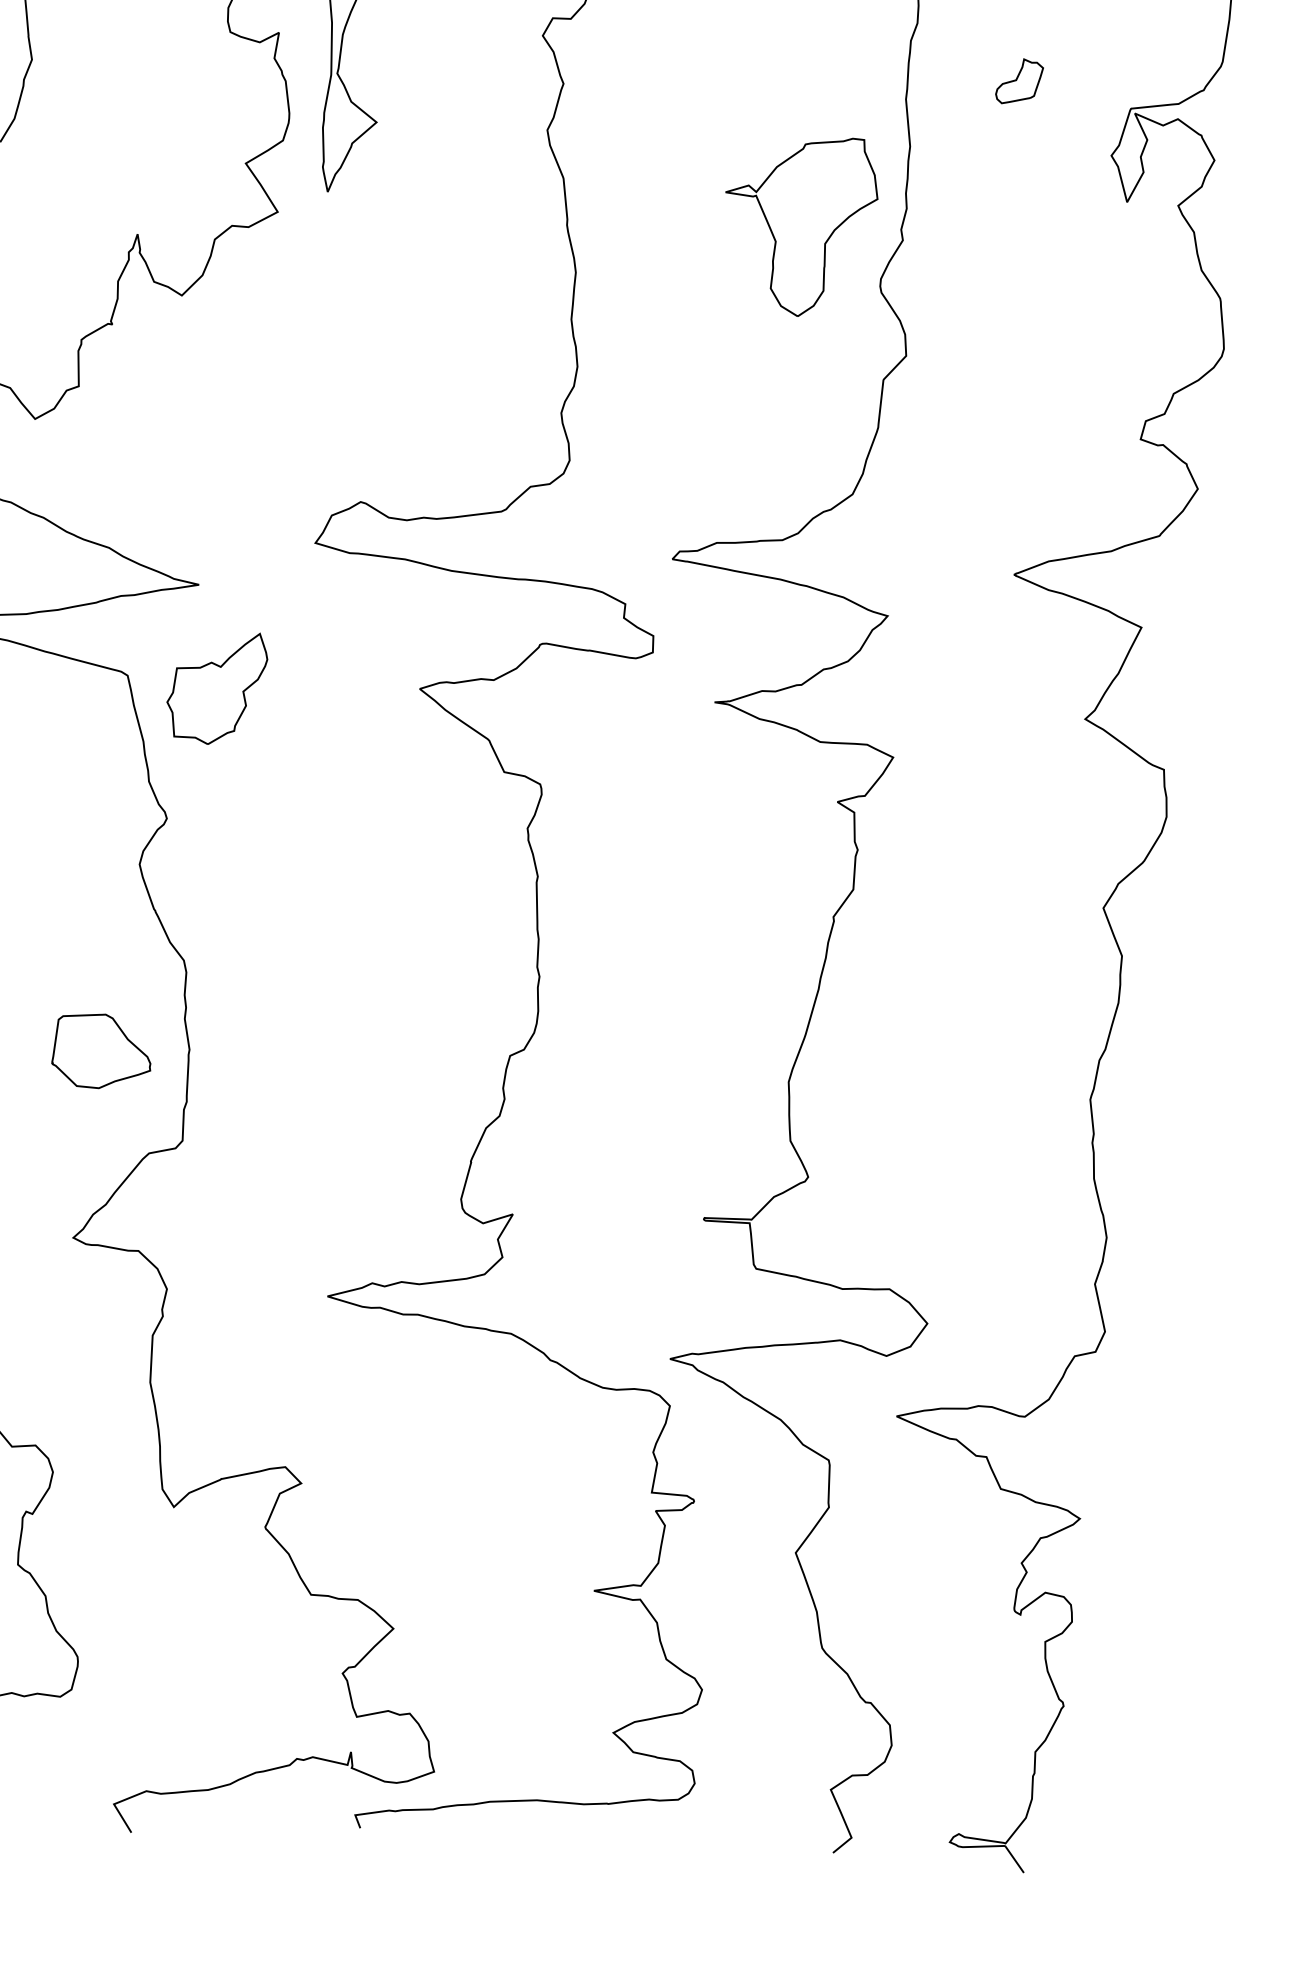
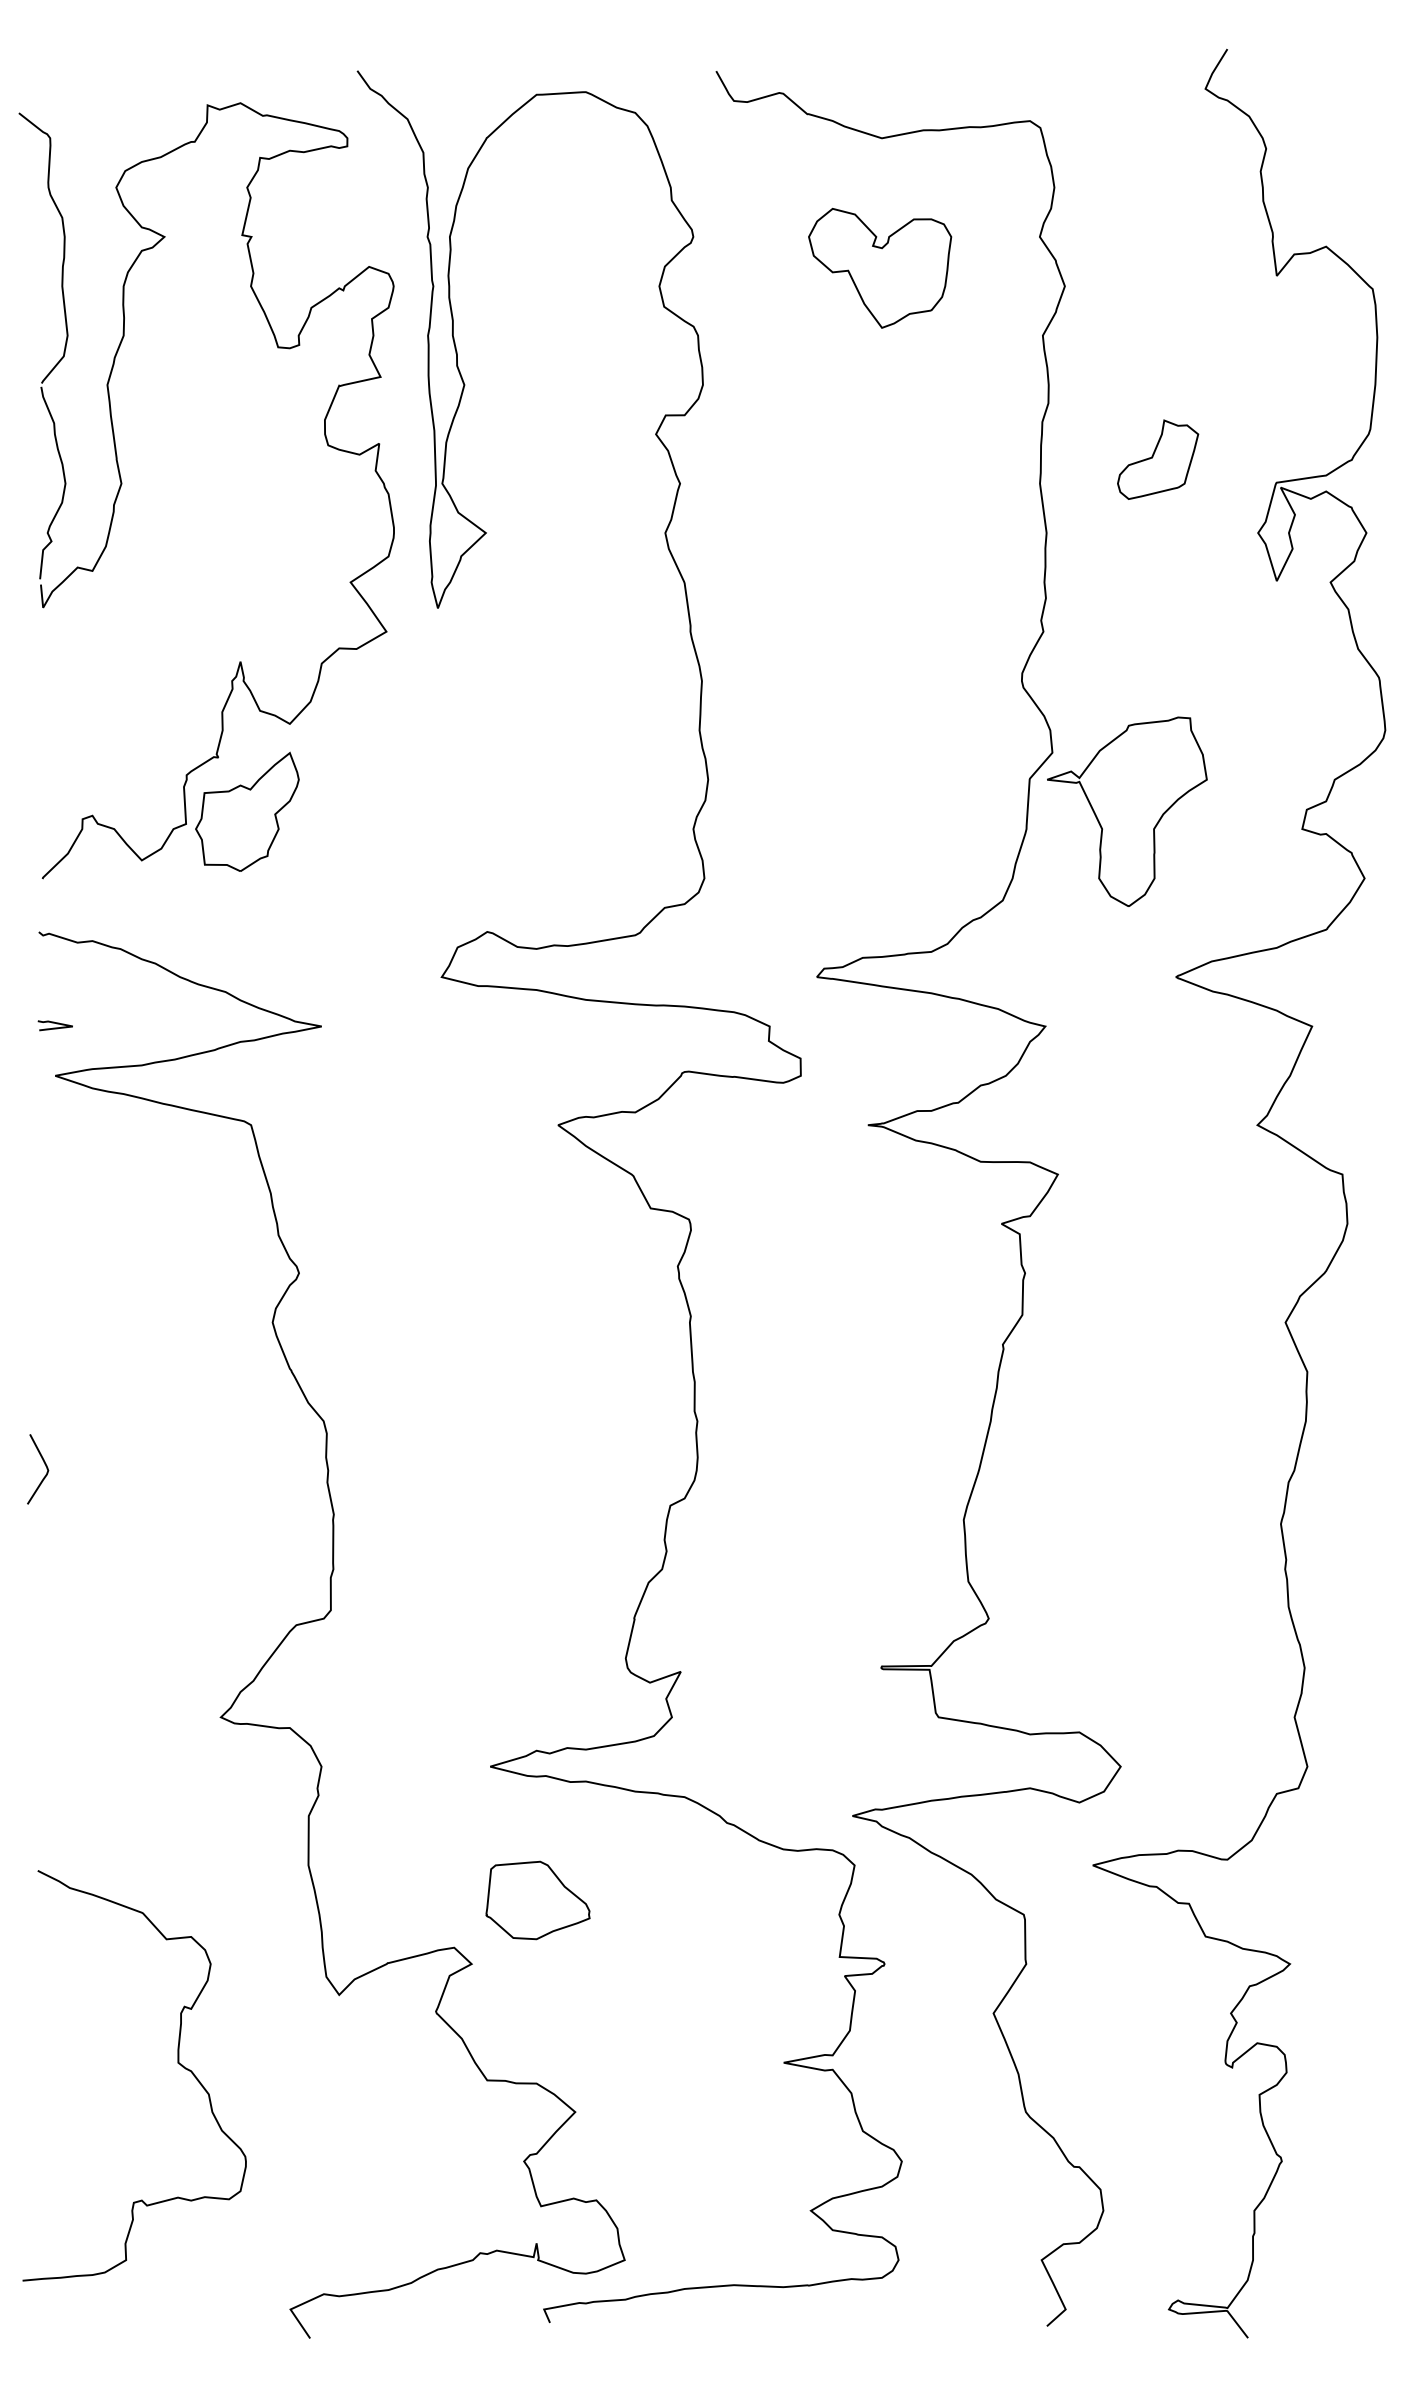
part: (1019, 81) -> (1158, 459), size x1.67
part: (800, 225) -> (1127, 811), moved
part: (217, 687) -> (247, 811), moved
part: (101, 1051) -> (537, 1900), moved

